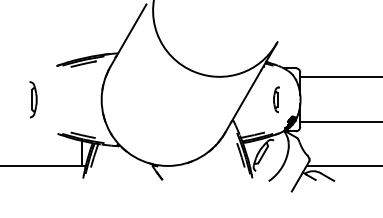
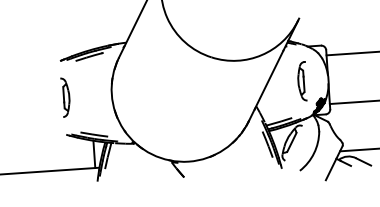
part: (33, 99) -> (65, 97), moved
part: (276, 99) -> (302, 81), size x1.43

